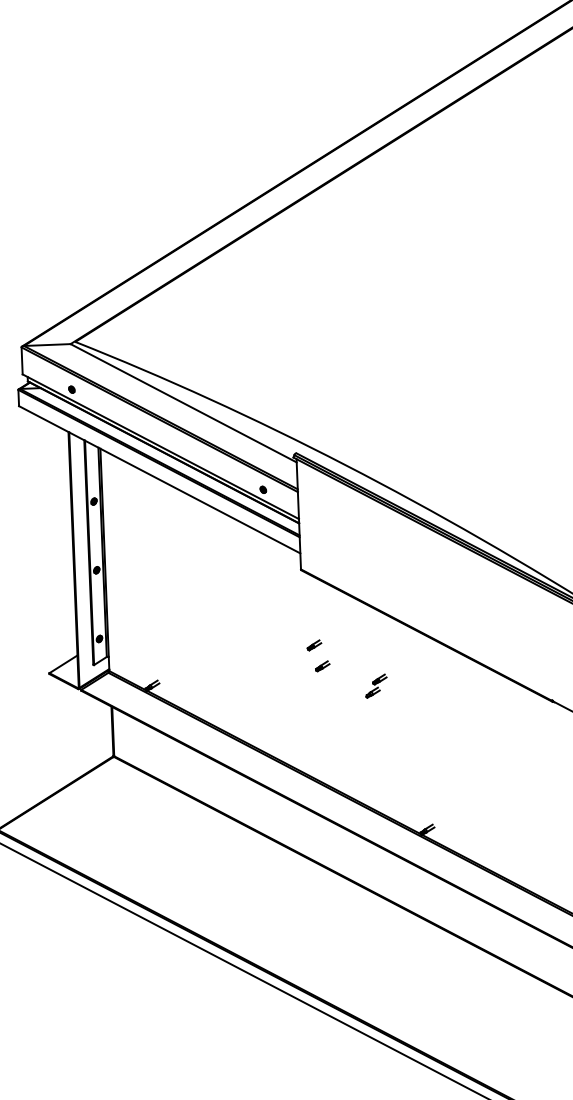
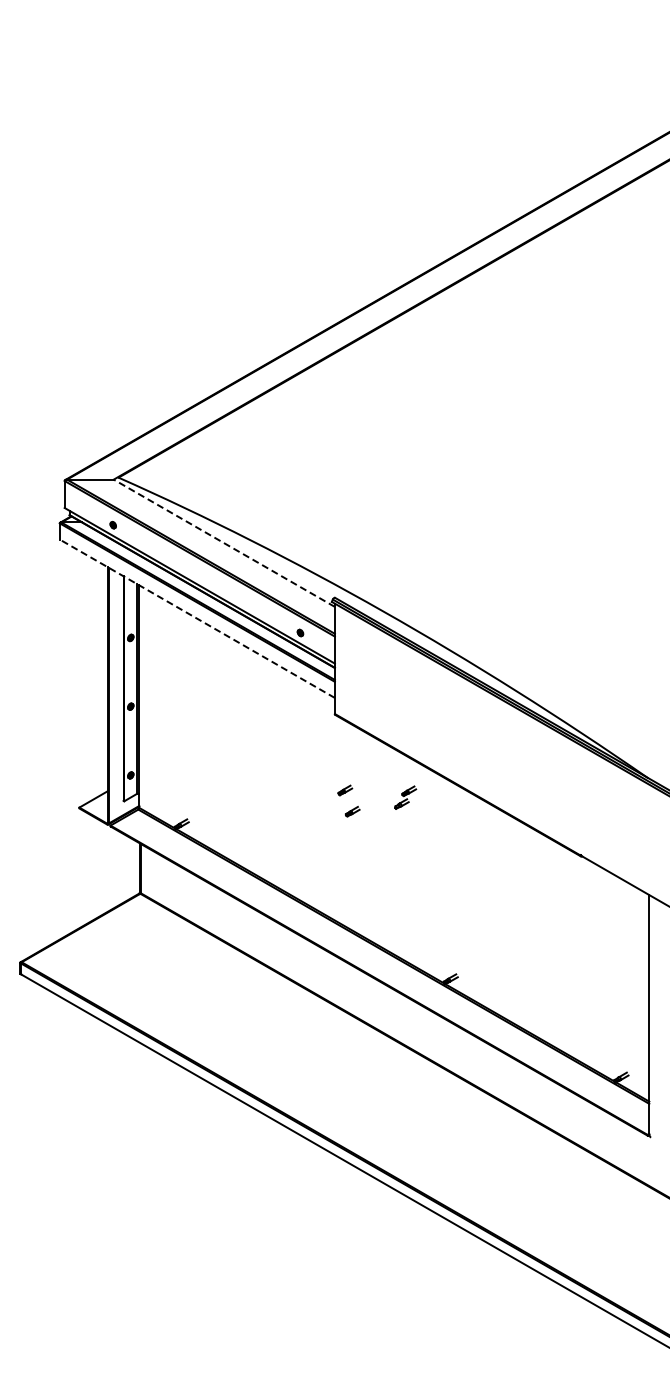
line: (183, 403) -> (224, 543), solid -> dashed
line: (159, 479) -> (197, 618), solid -> dashed
part: (376, 685) -> (405, 797), moved

